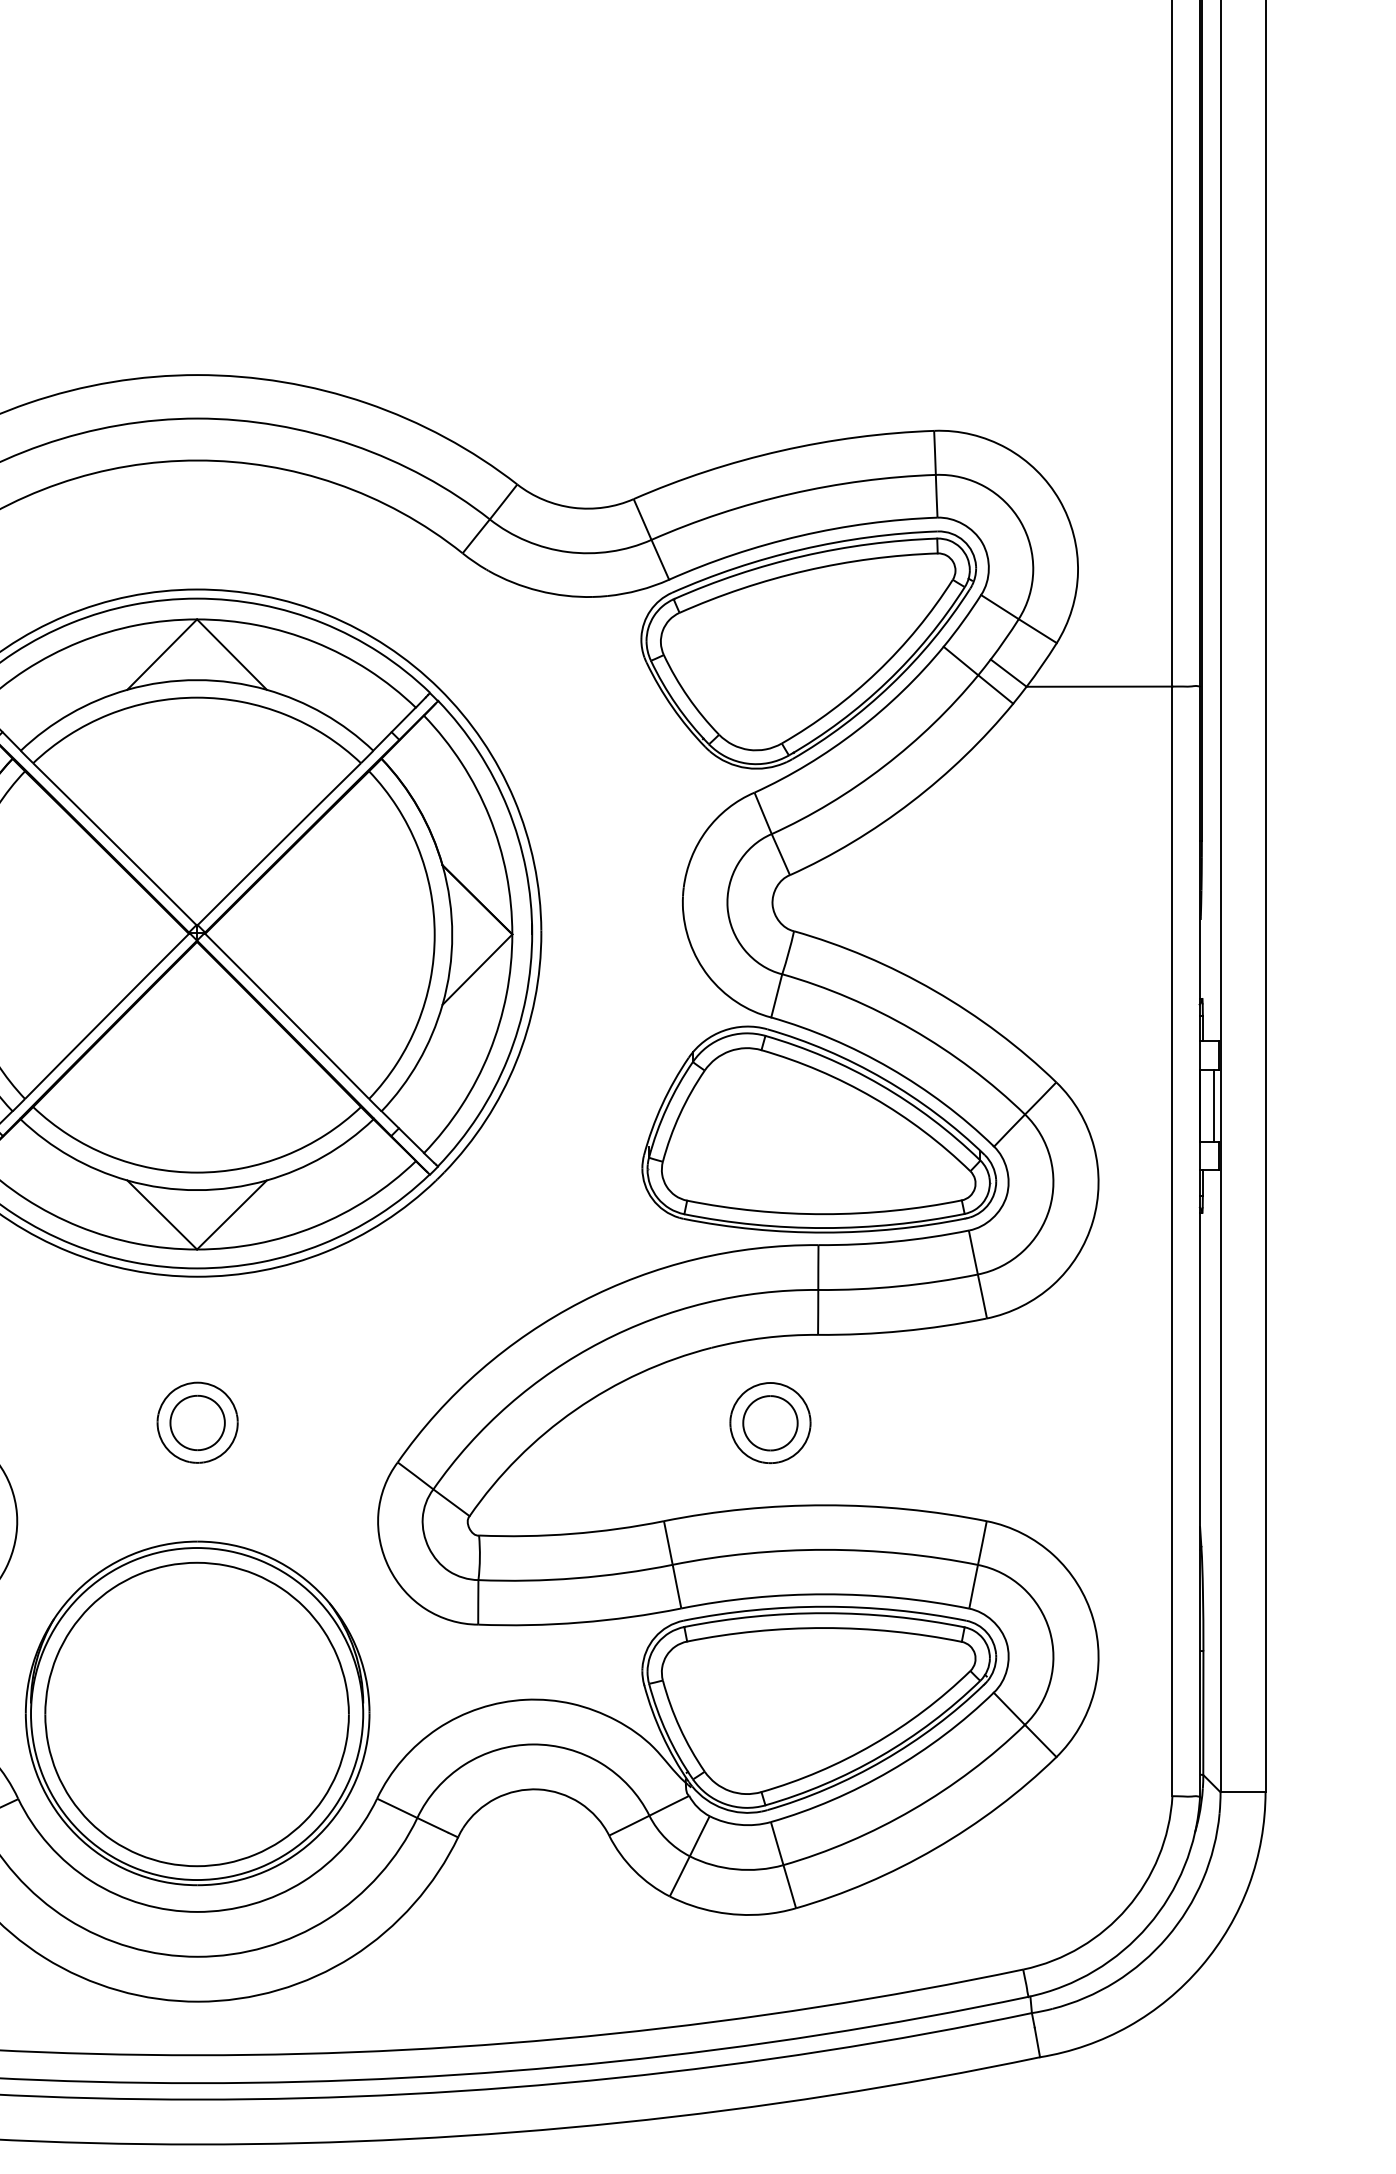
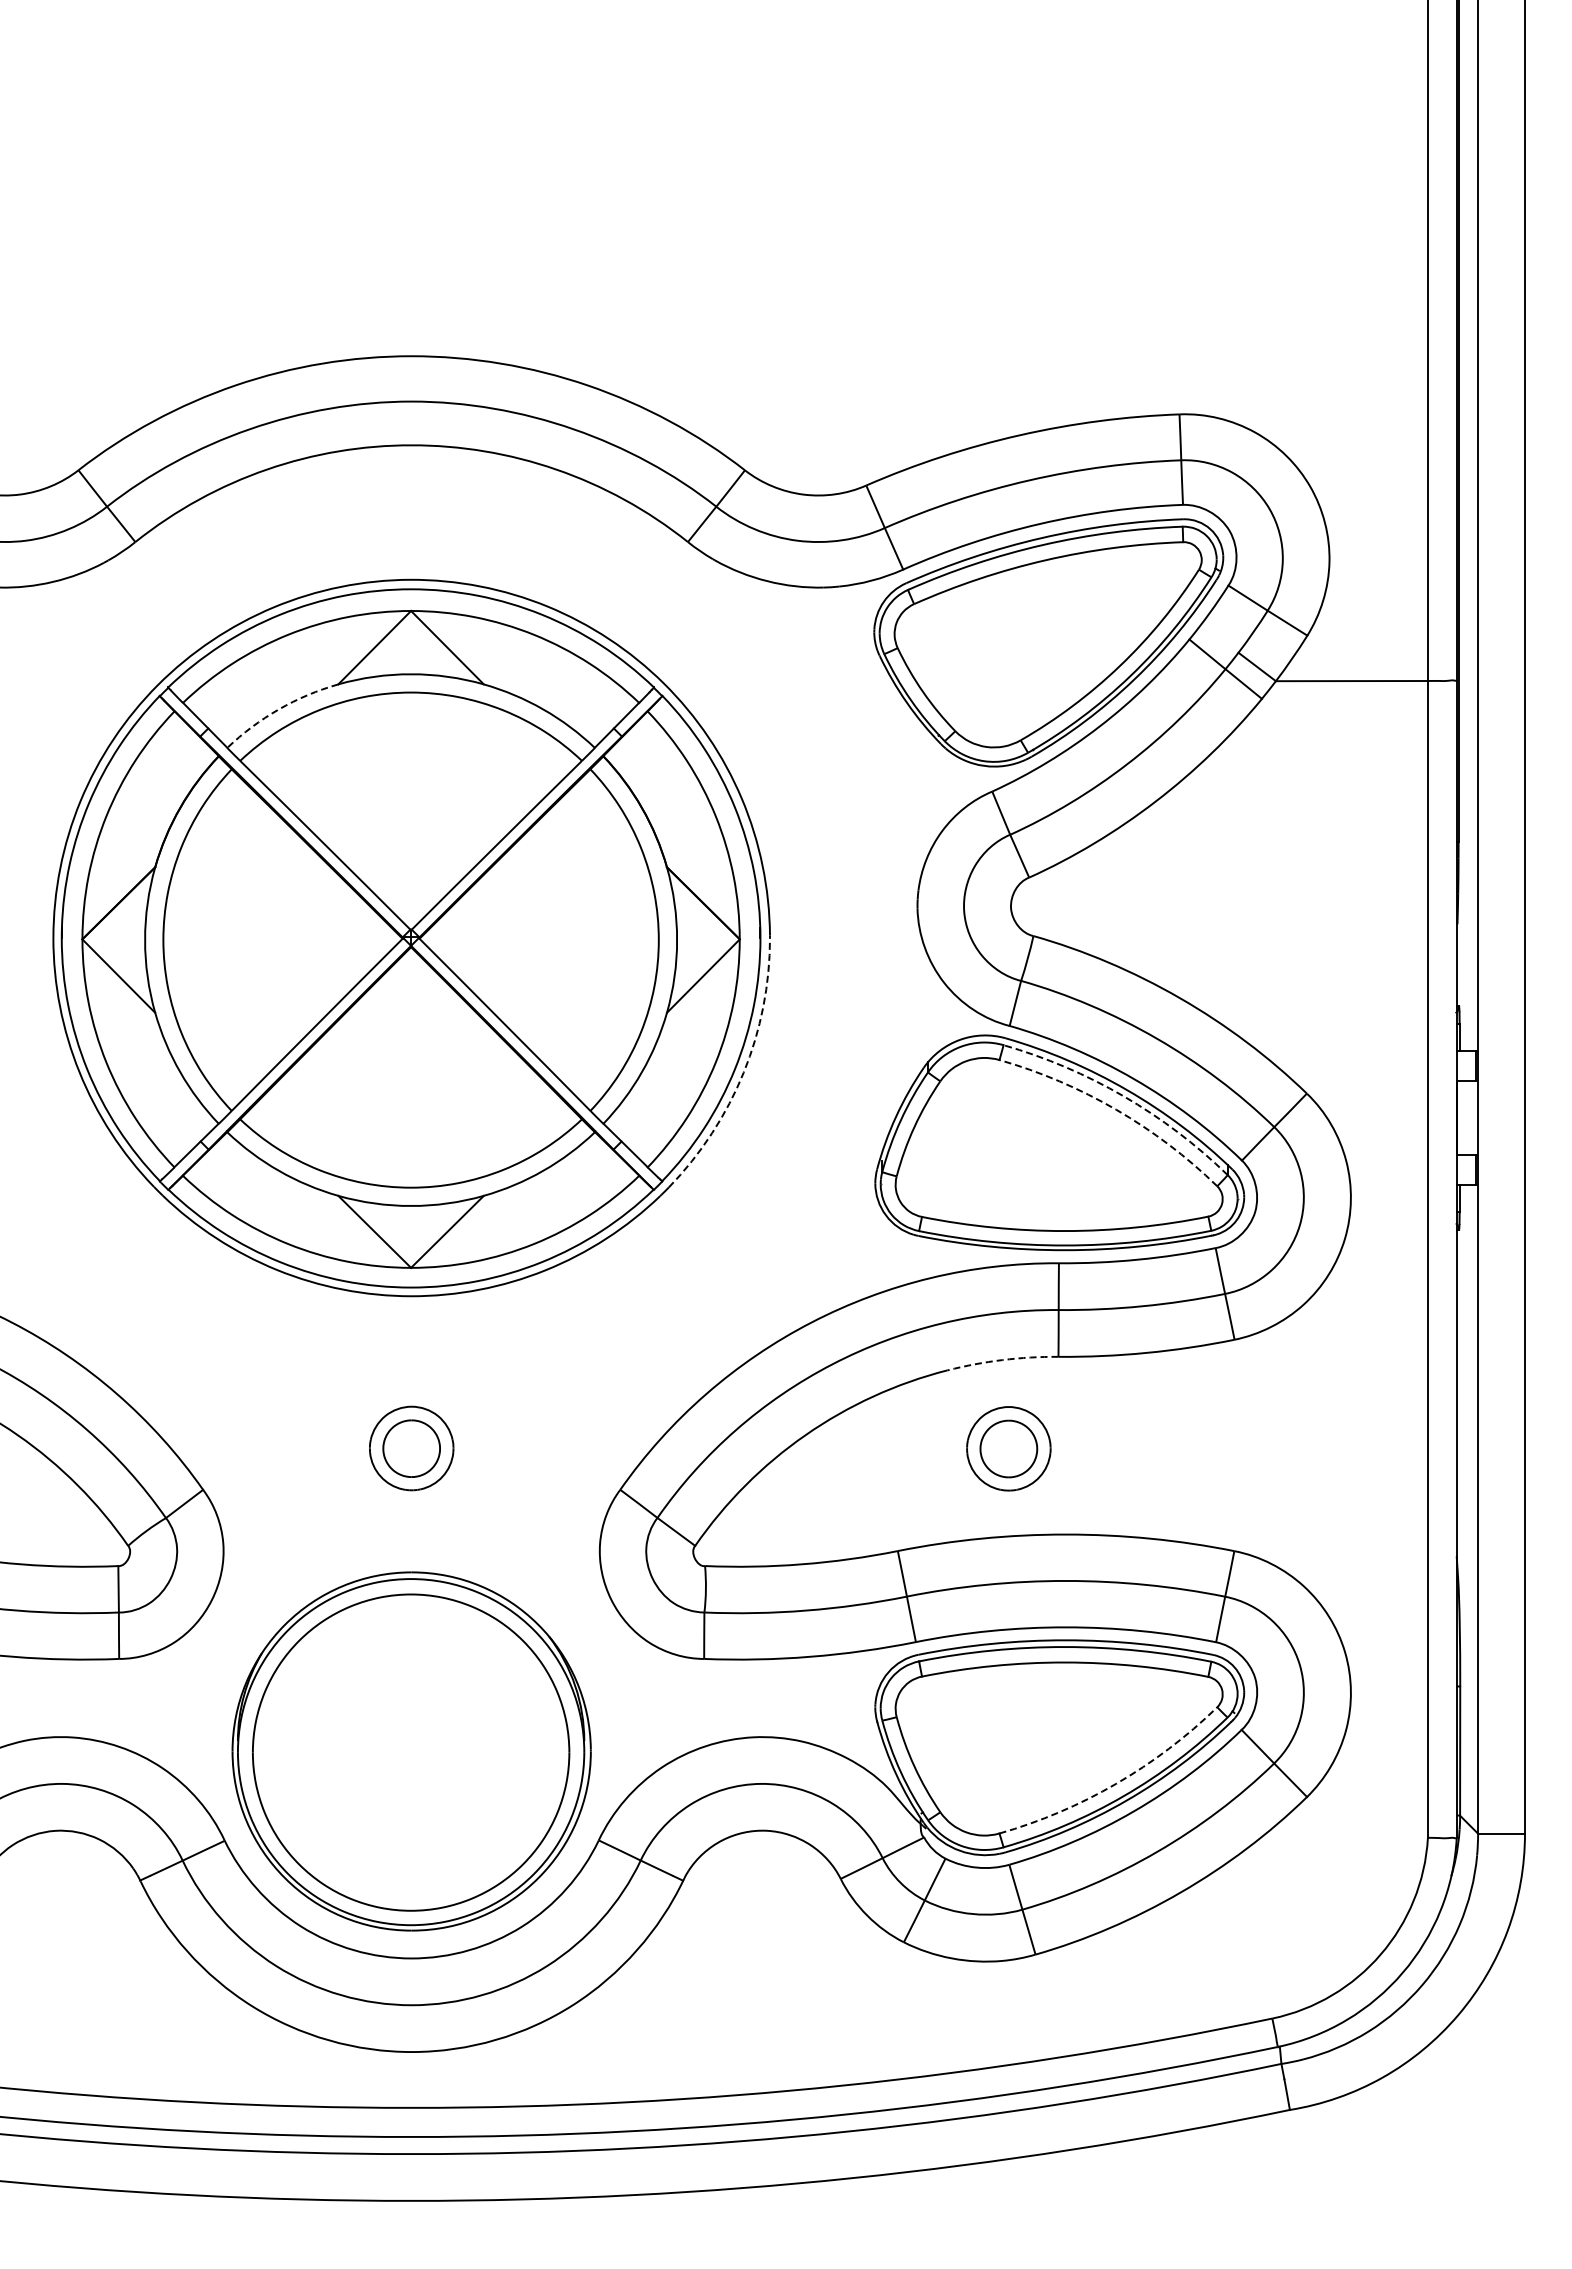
arc: (69, 713) -> (278, 709), solid -> dashed
arc: (515, 1062) -> (743, 1072), solid -> dashed
arc: (880, 1085) -> (1123, 1096), solid -> dashed
arc: (873, 1097) -> (1116, 1109), solid -> dashed
line: (1214, 1105) -> (1471, 1117), removed
arc: (764, 1338) -> (1002, 1360), solid -> dashed
arc: (873, 1744) -> (1116, 1783), solid -> dashed

